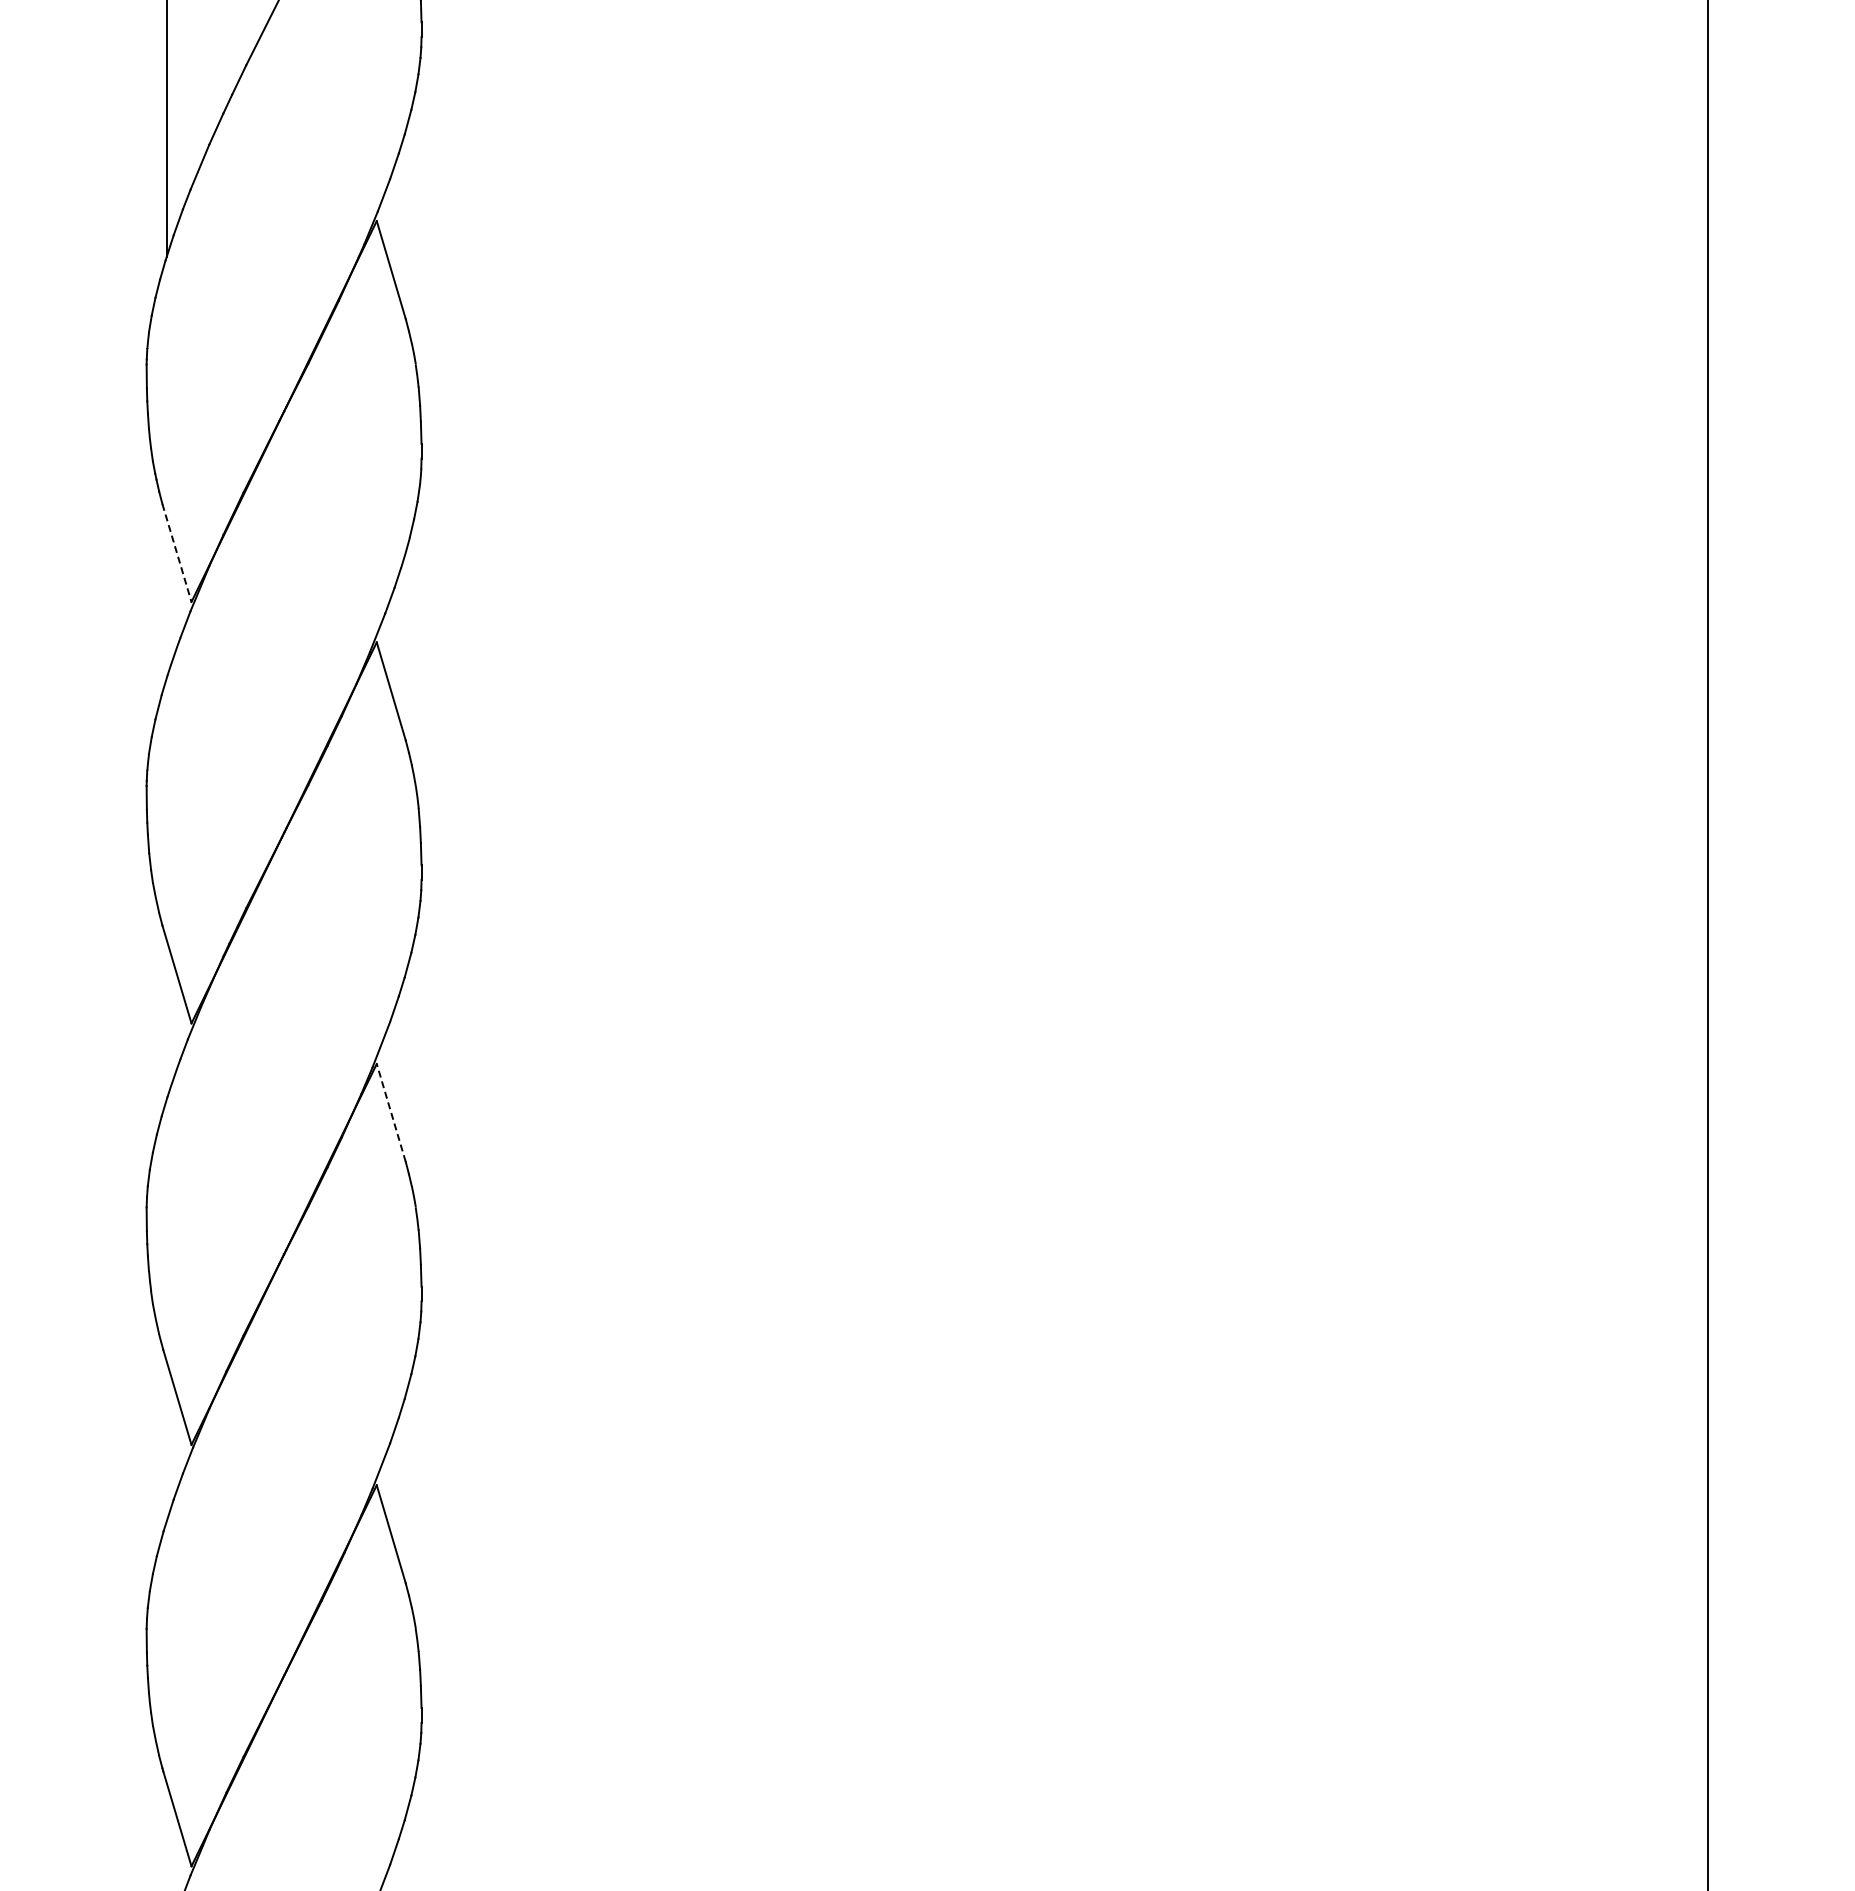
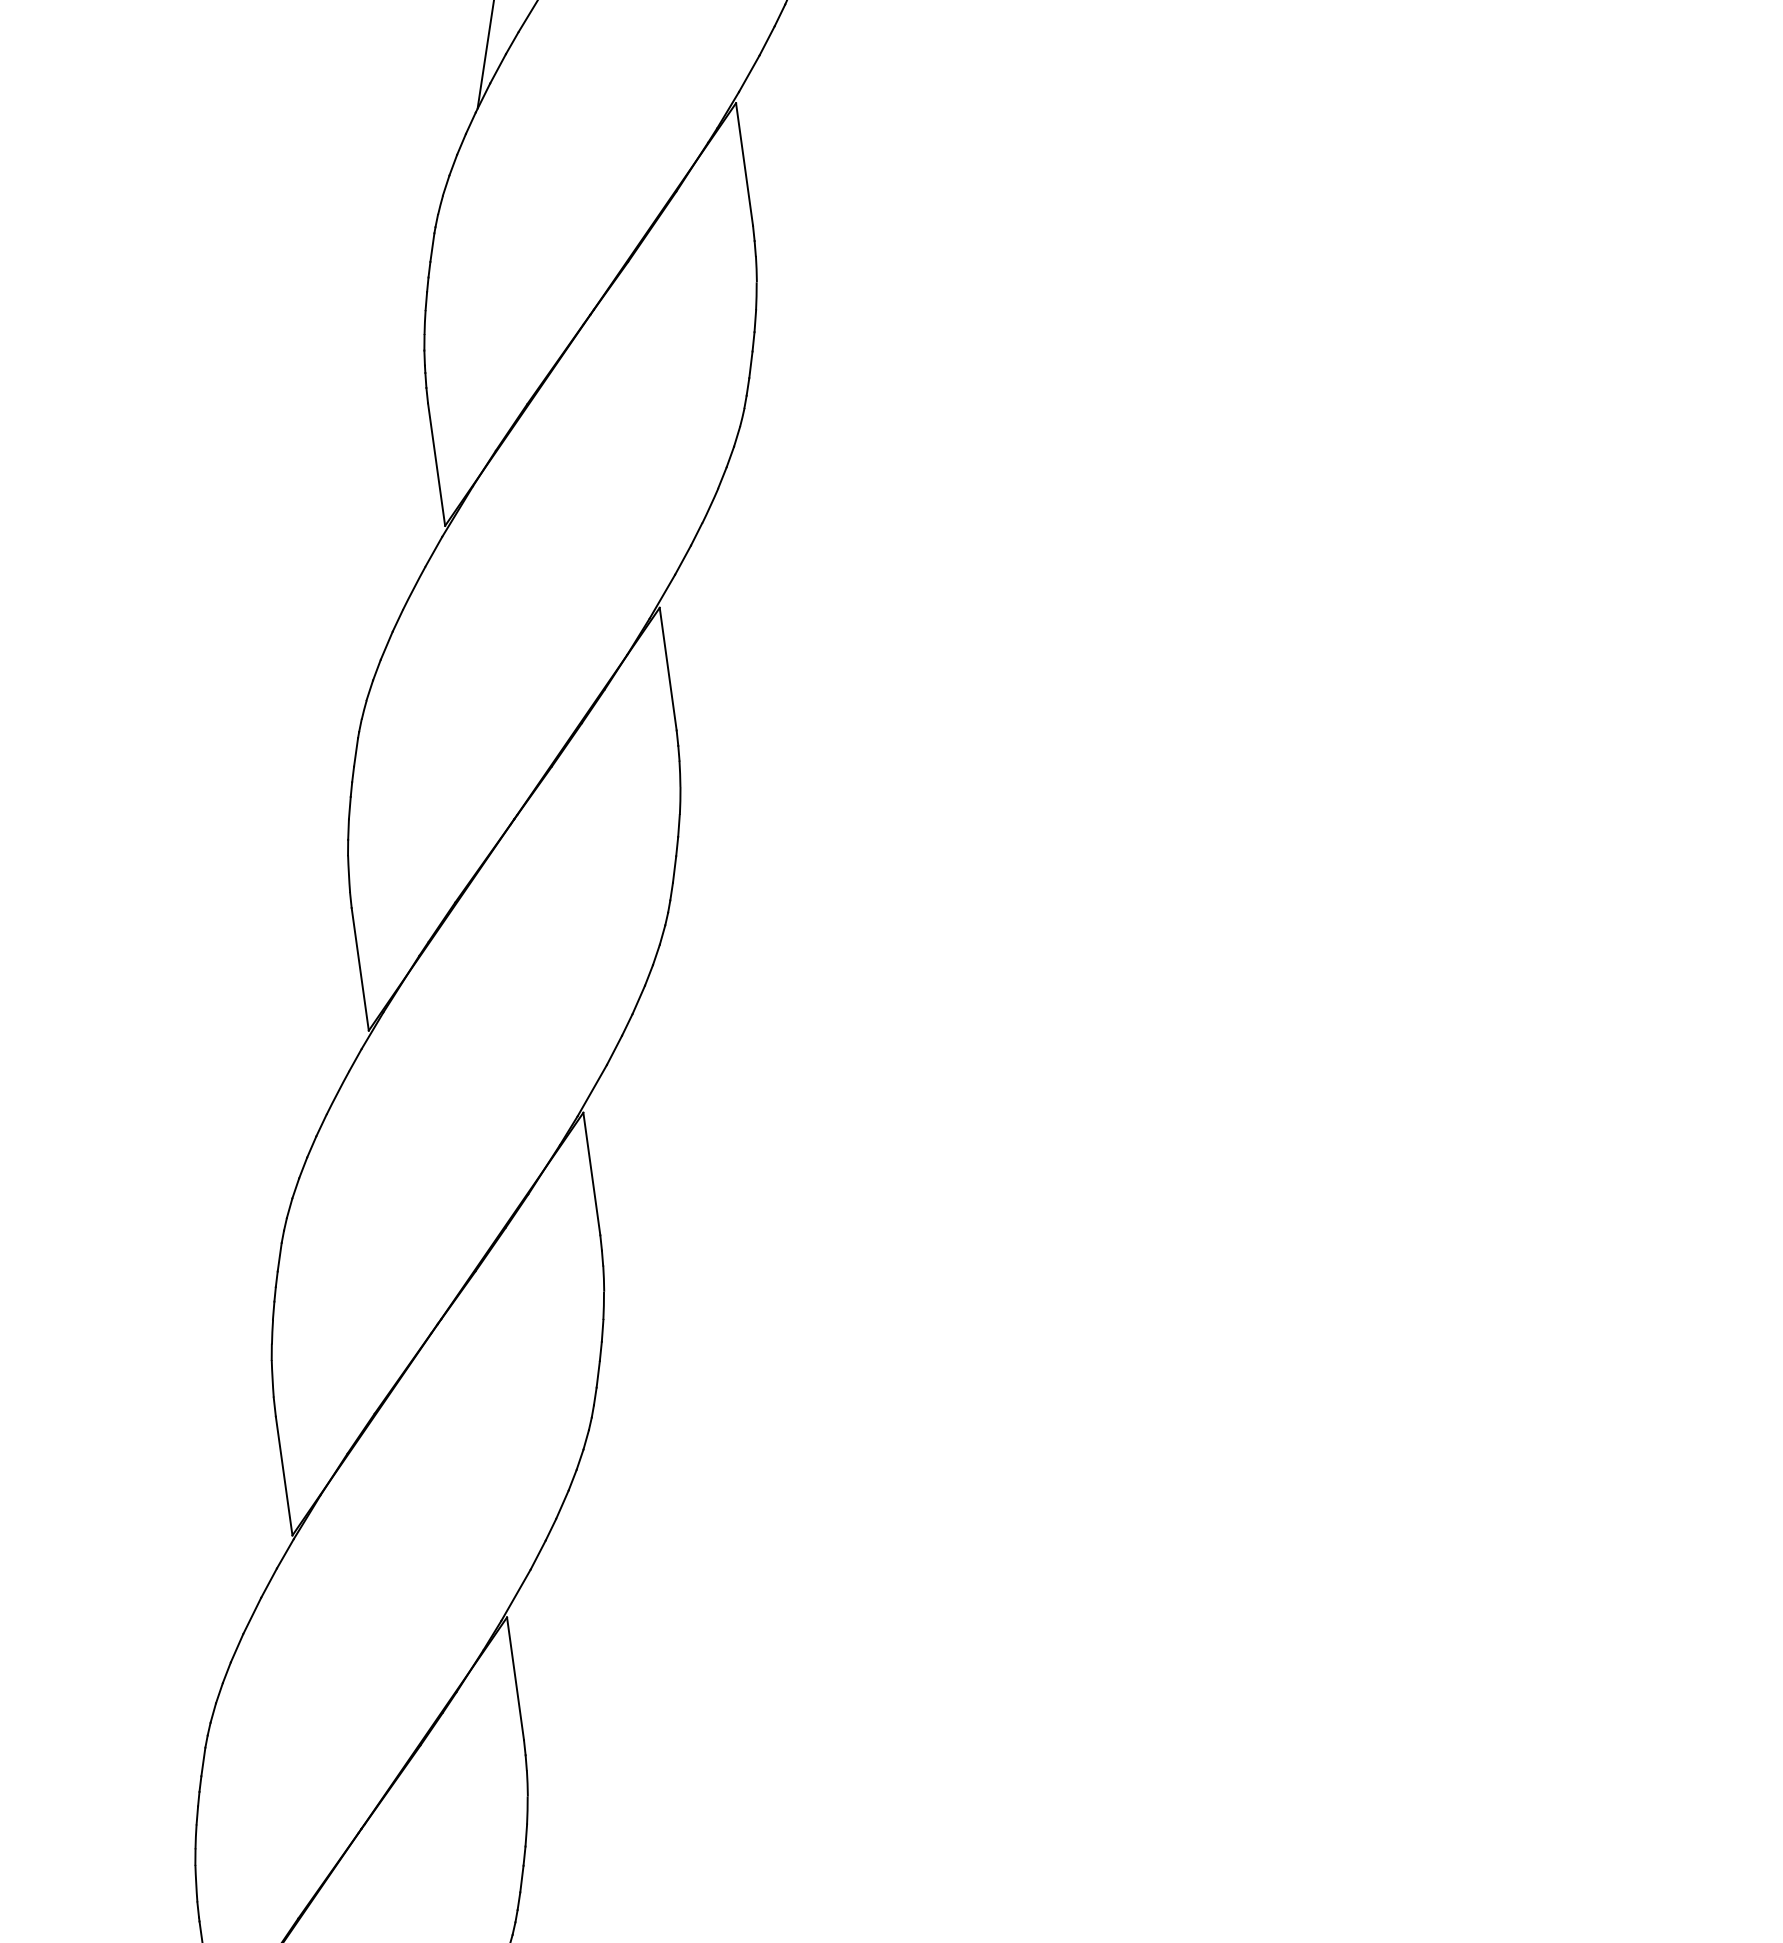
line: (177, 553) -> (437, 465), dashed -> solid
line: (391, 1112) -> (592, 1173), dashed -> solid

